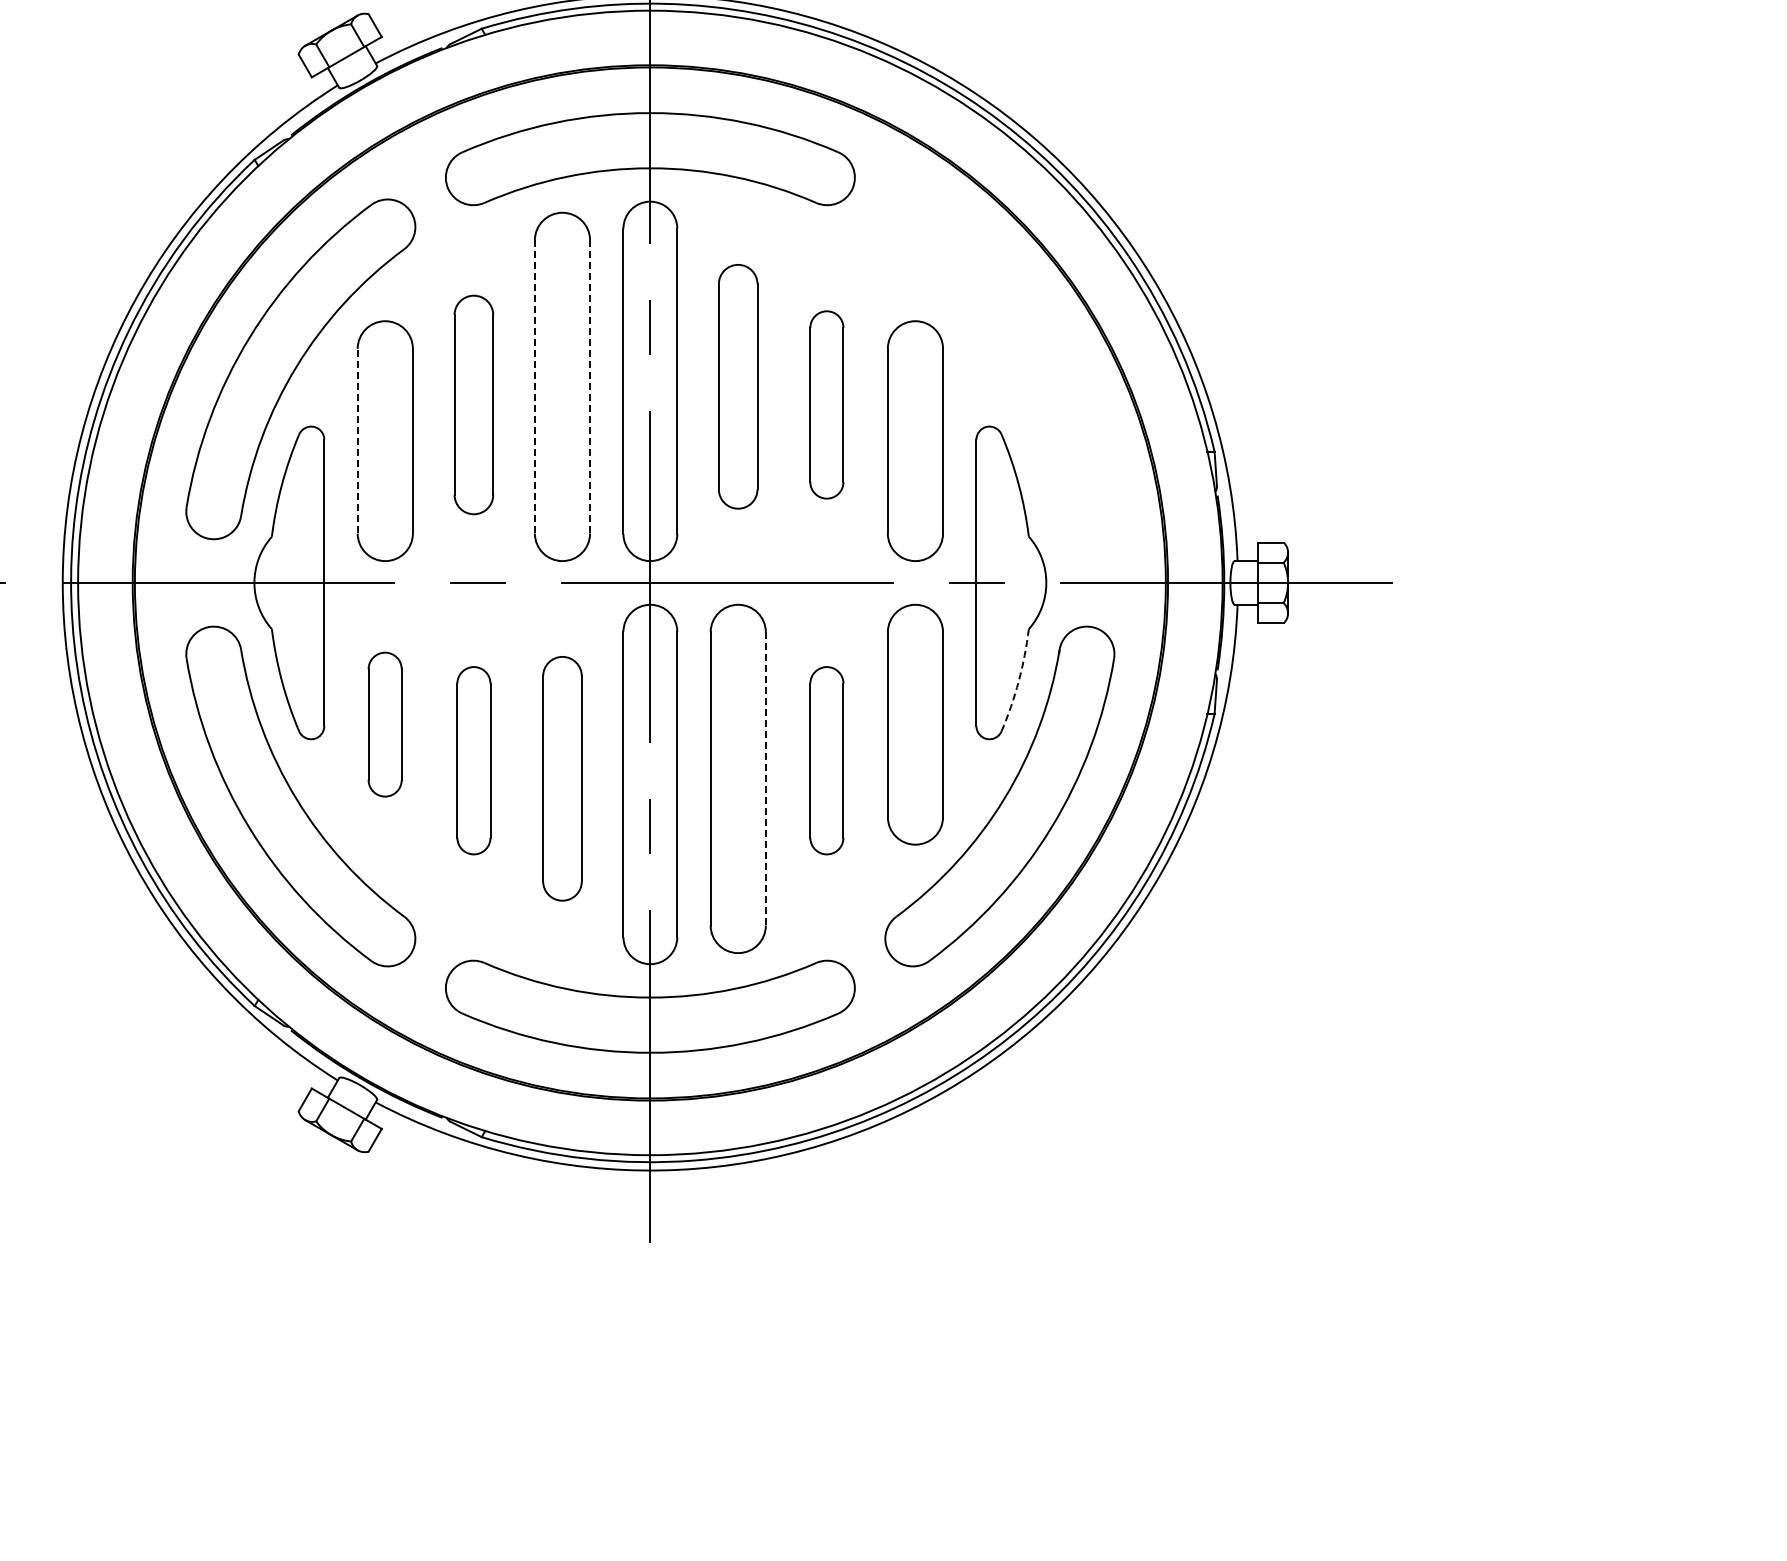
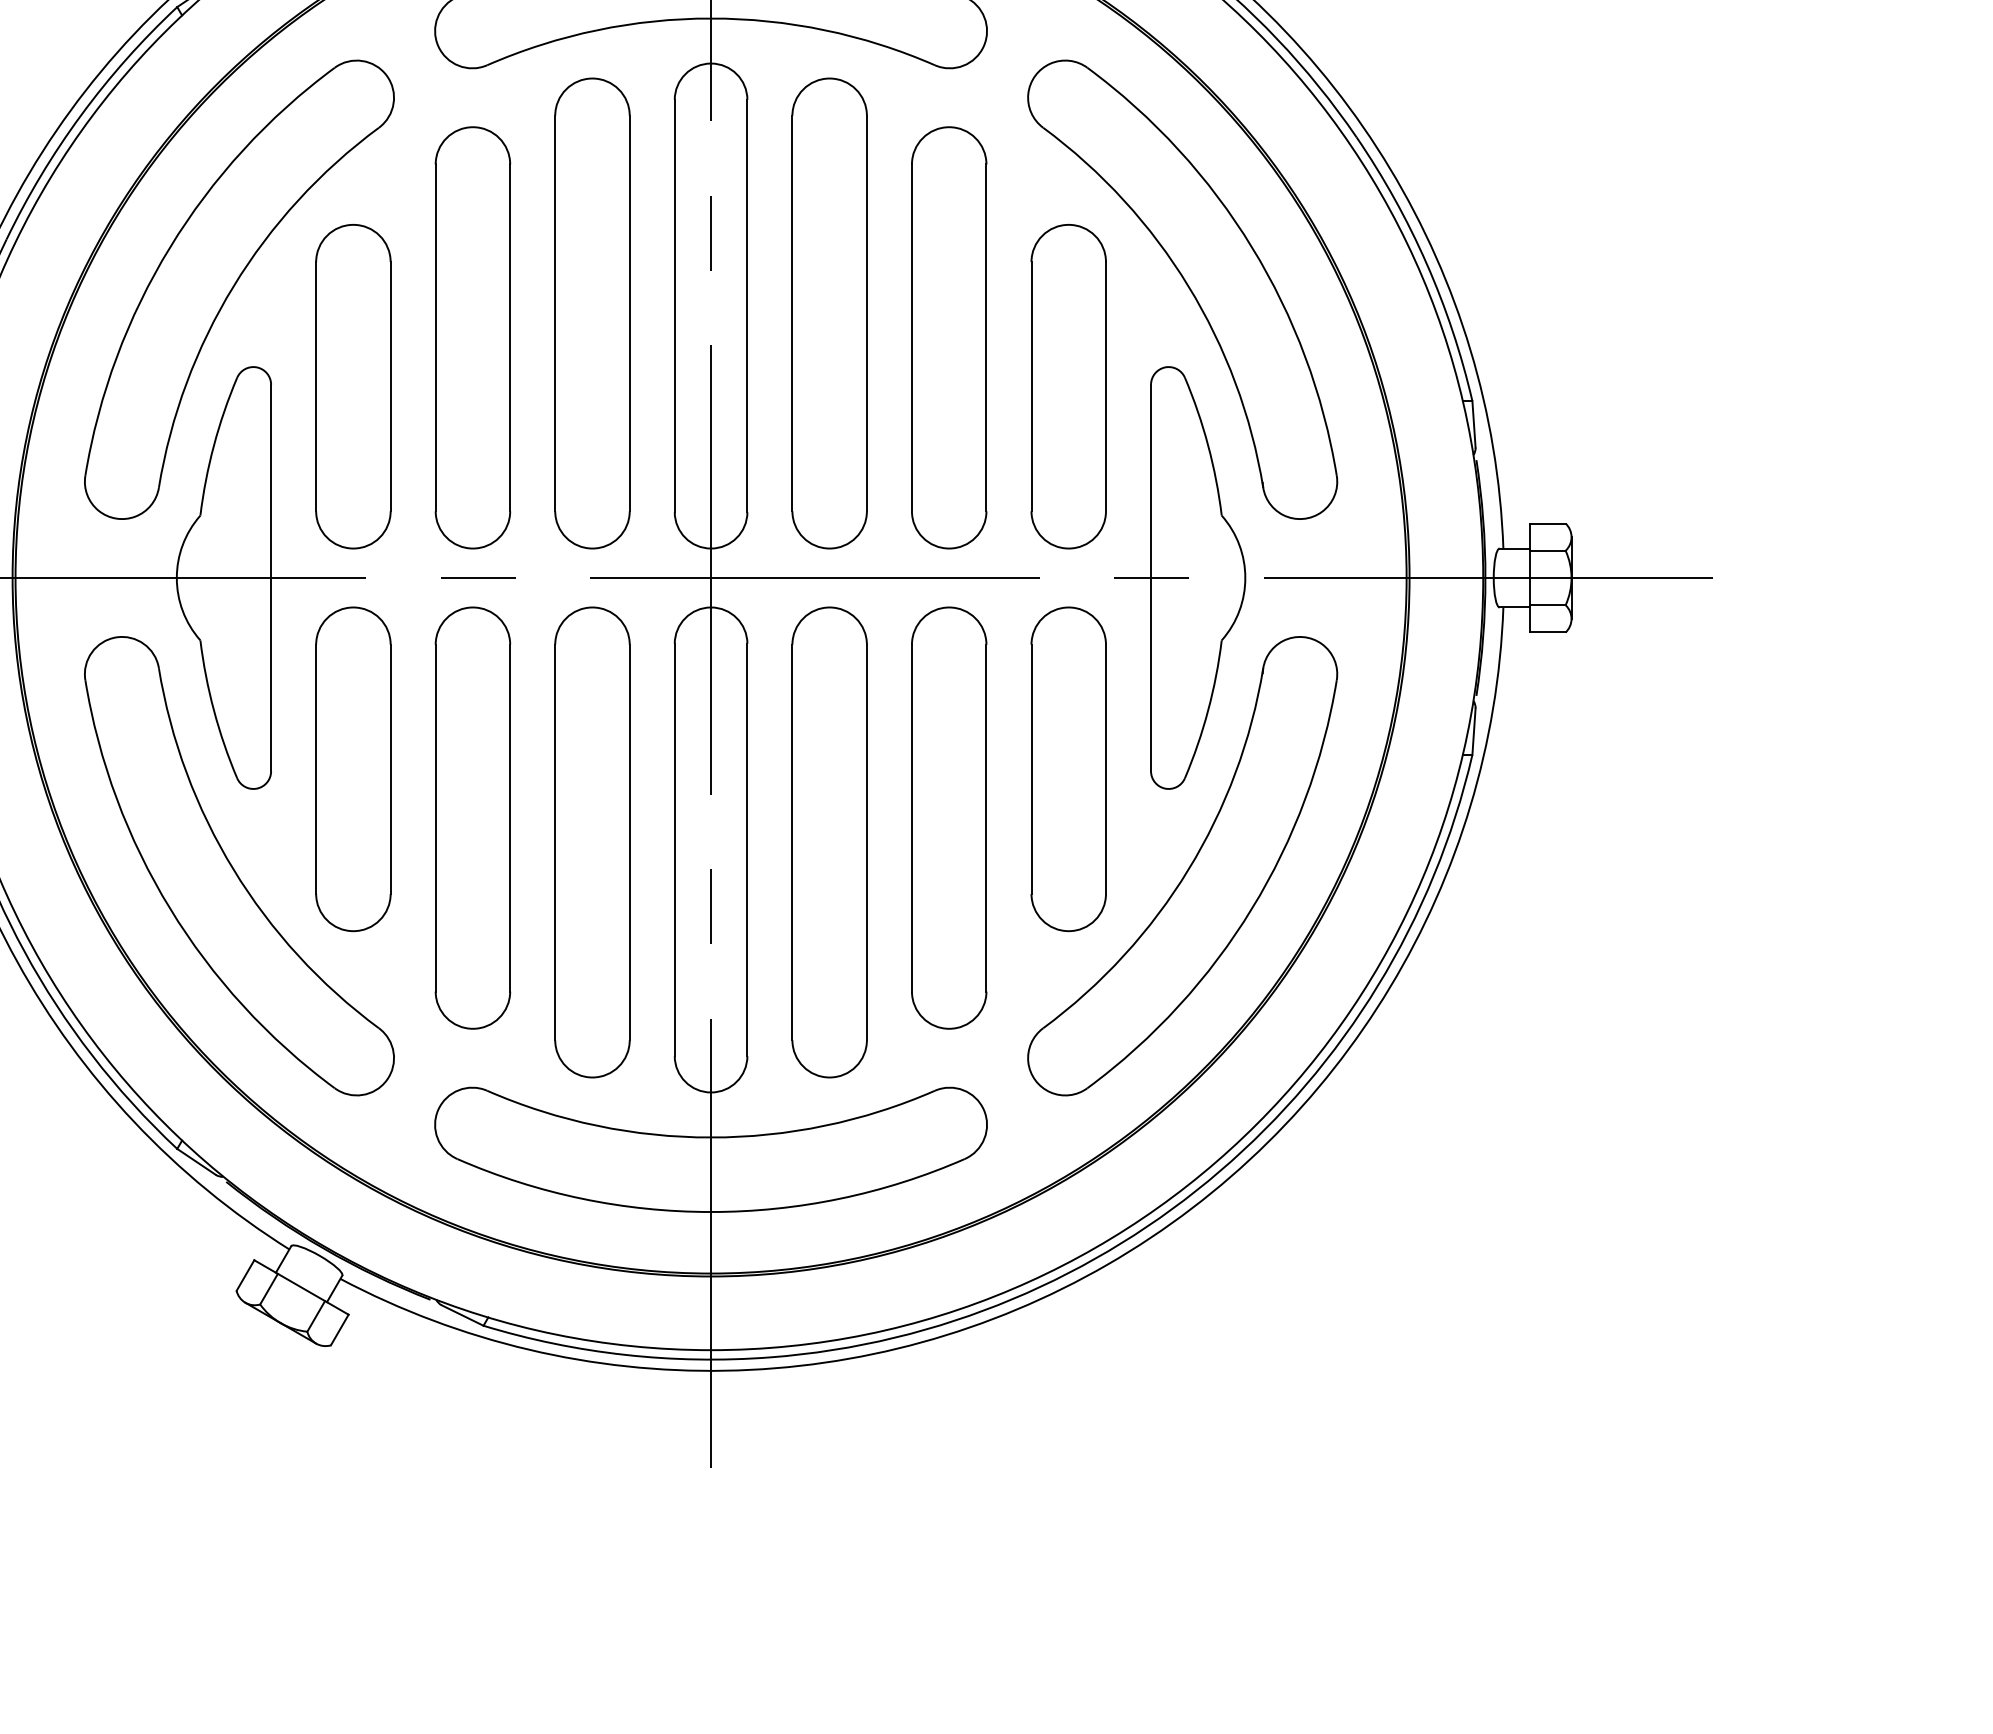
part: (999, 369) -> (1182, 290), added
line: (534, 386) -> (554, 312), dashed -> solid
line: (590, 386) -> (630, 312), dashed -> solid
part: (737, 386) -> (828, 312), size x1.43
part: (473, 404) -> (472, 337), size x1.43
part: (826, 404) -> (948, 337), size x1.67
line: (357, 440) -> (315, 385), dashed -> solid
arc: (1018, 681) -> (1207, 710), dashed -> solid
part: (384, 724) -> (352, 769), size x1.67
part: (473, 760) -> (472, 817), size x1.67
part: (826, 760) -> (948, 817), size x1.67
part: (562, 778) -> (592, 841), size x1.43
line: (765, 778) -> (866, 841), dashed -> solid

